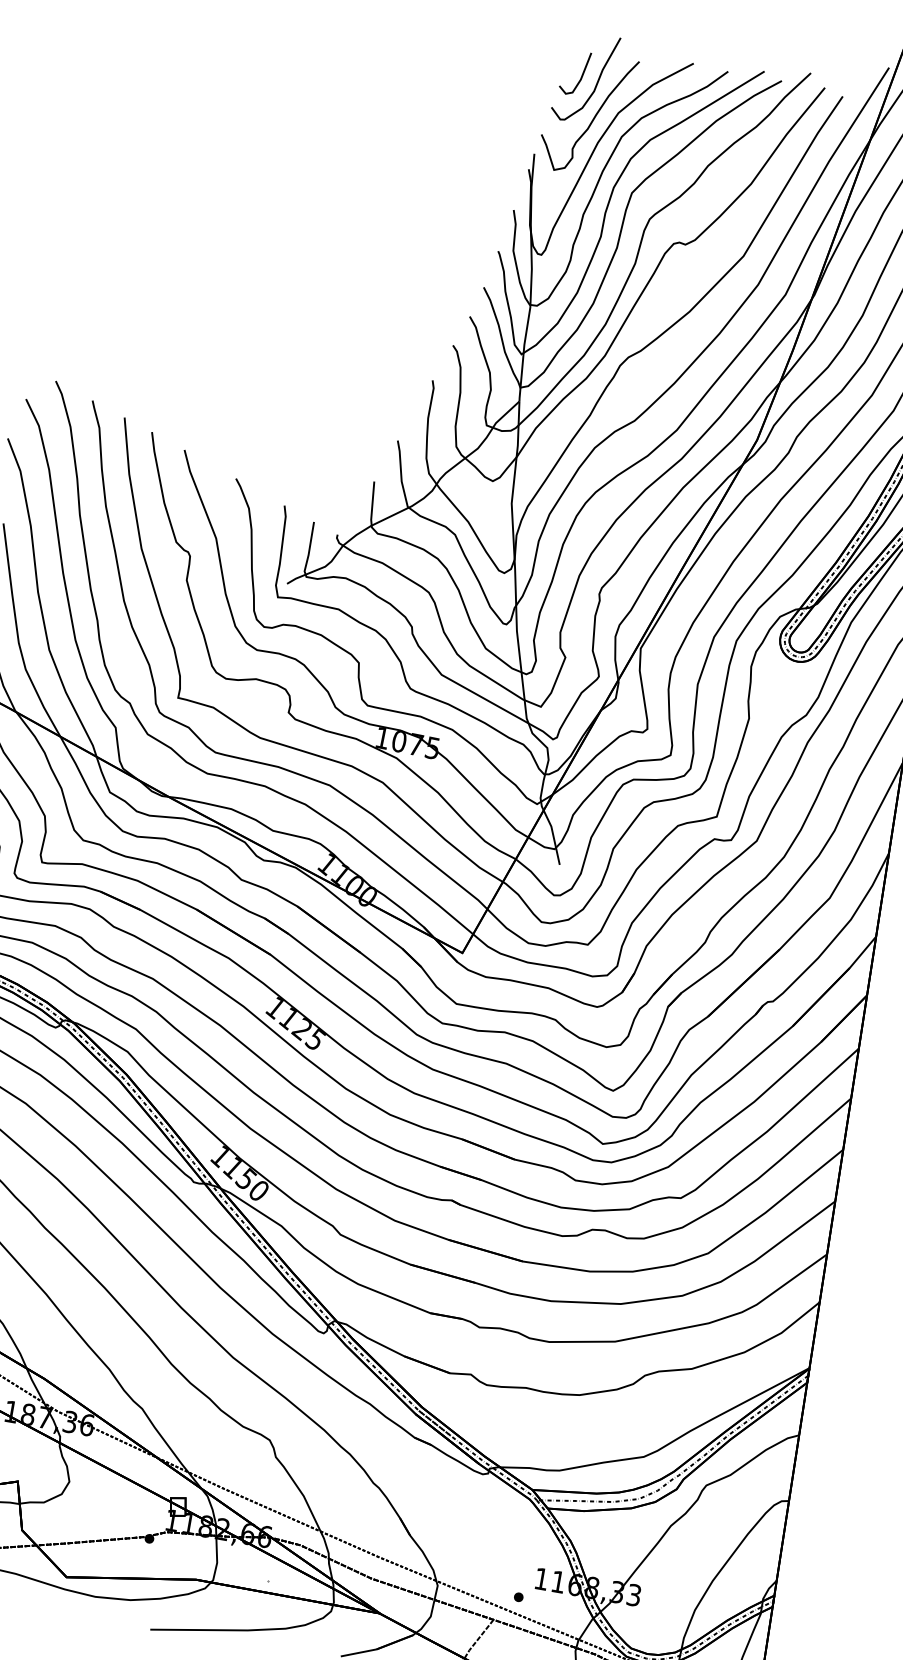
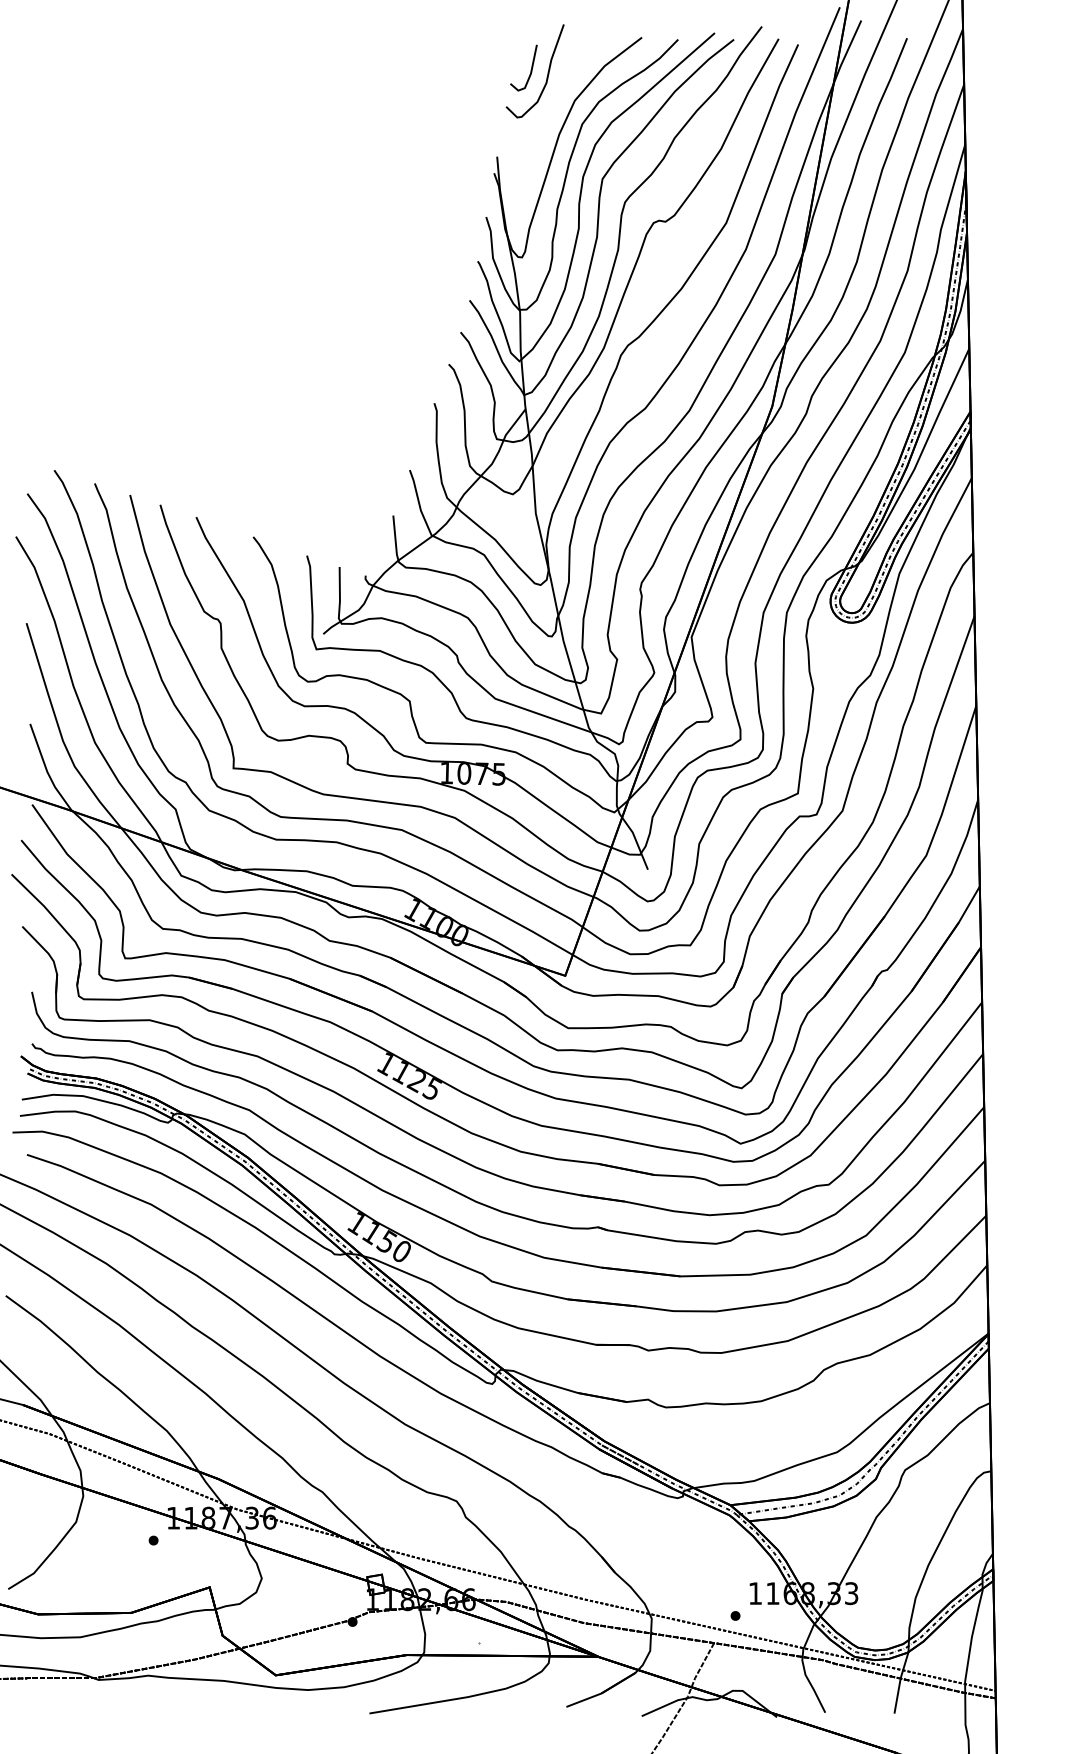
curve: (592, 119) -> (549, 111), removed

